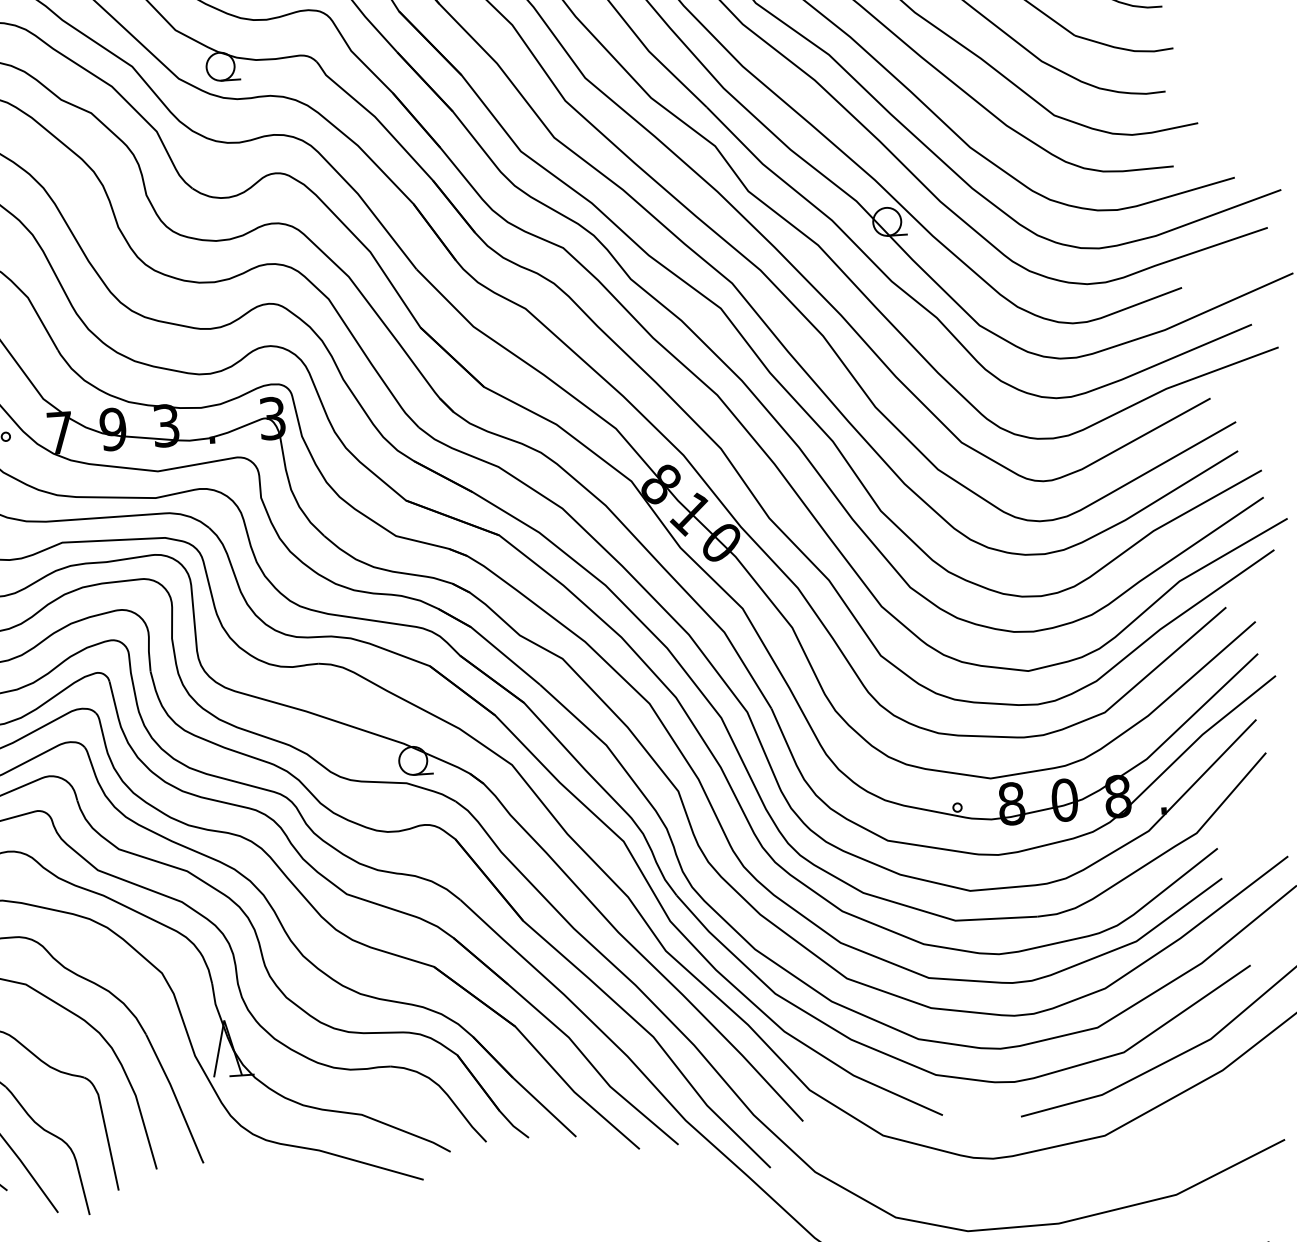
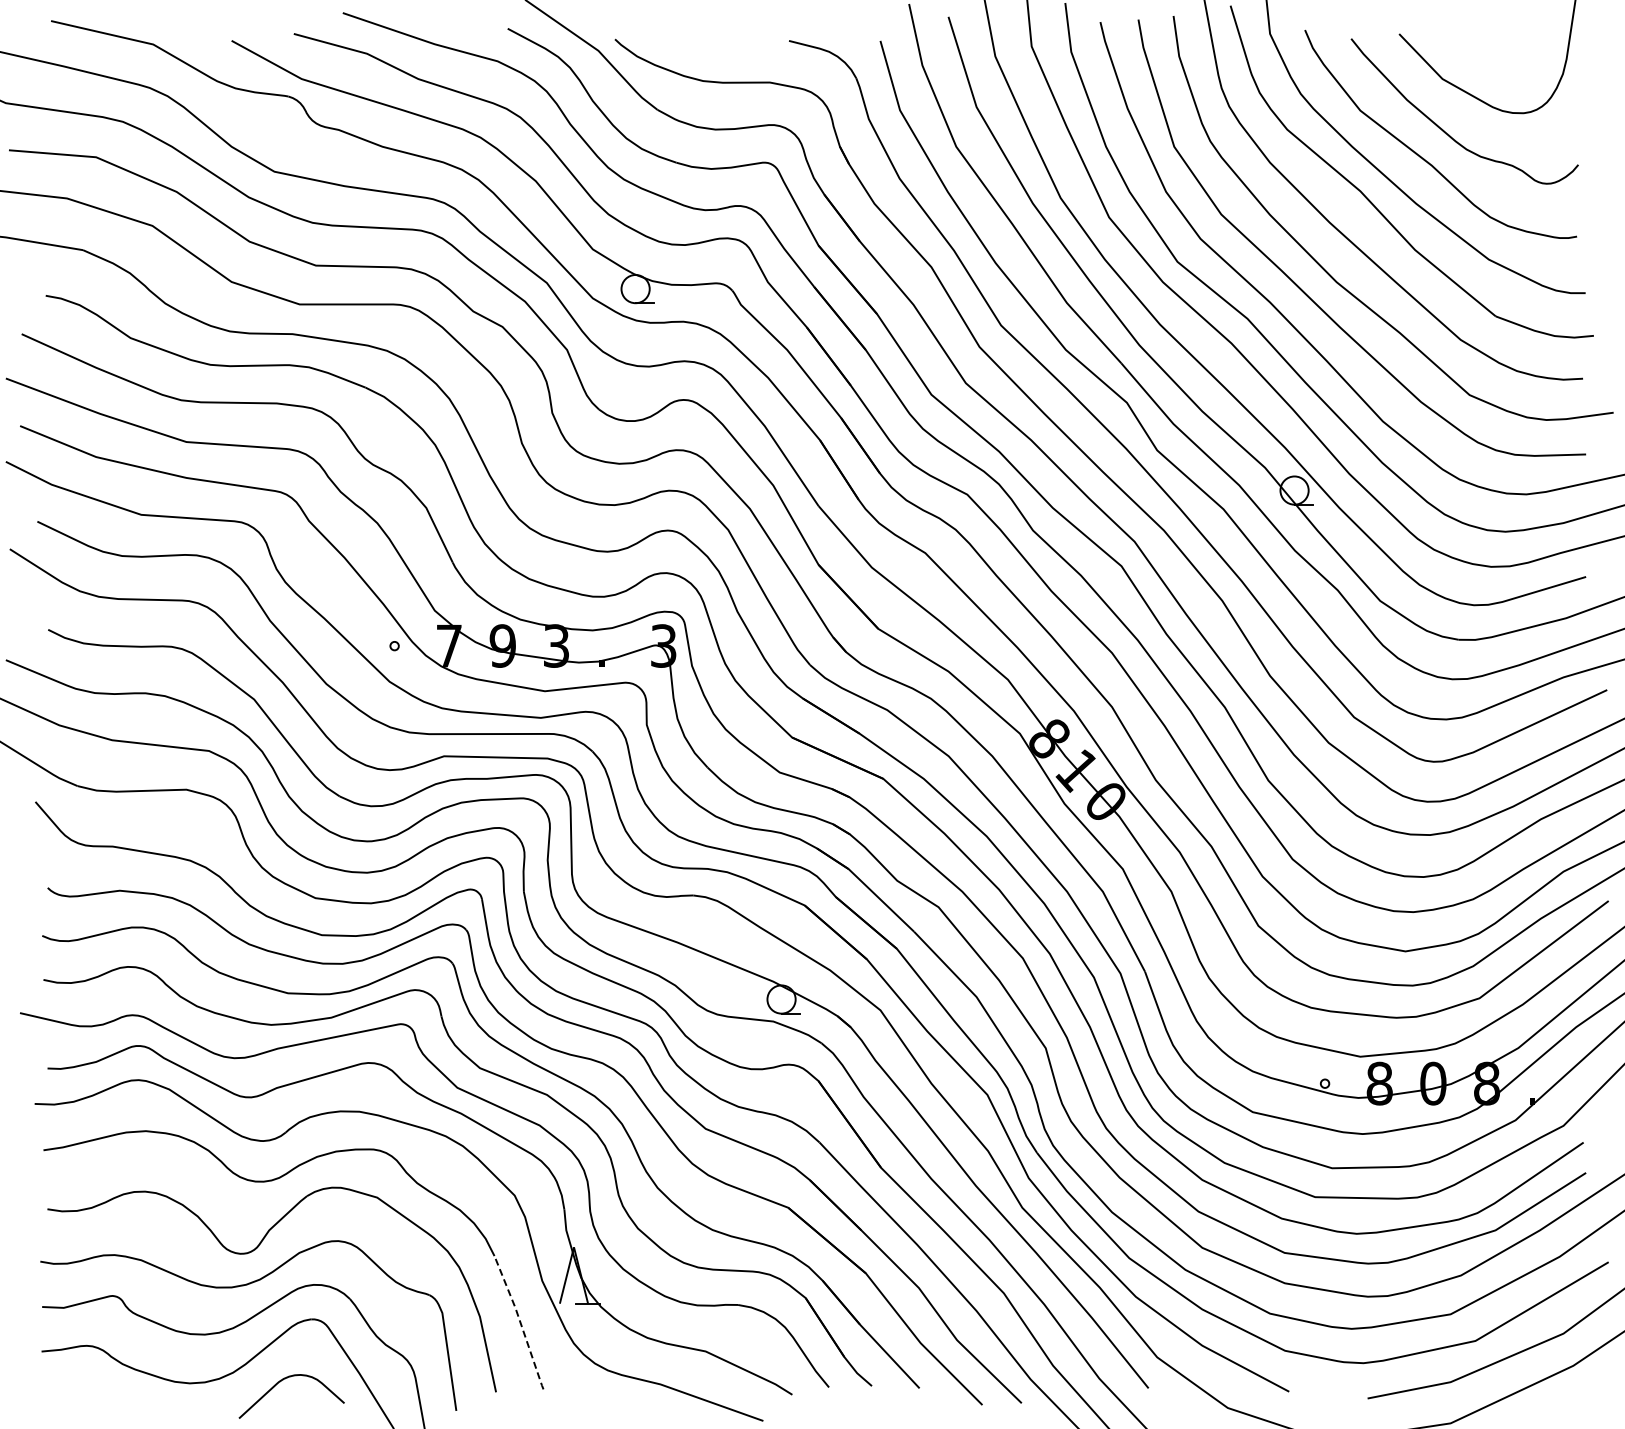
line: (176, 1098) -> (520, 1322), solid -> dashed

